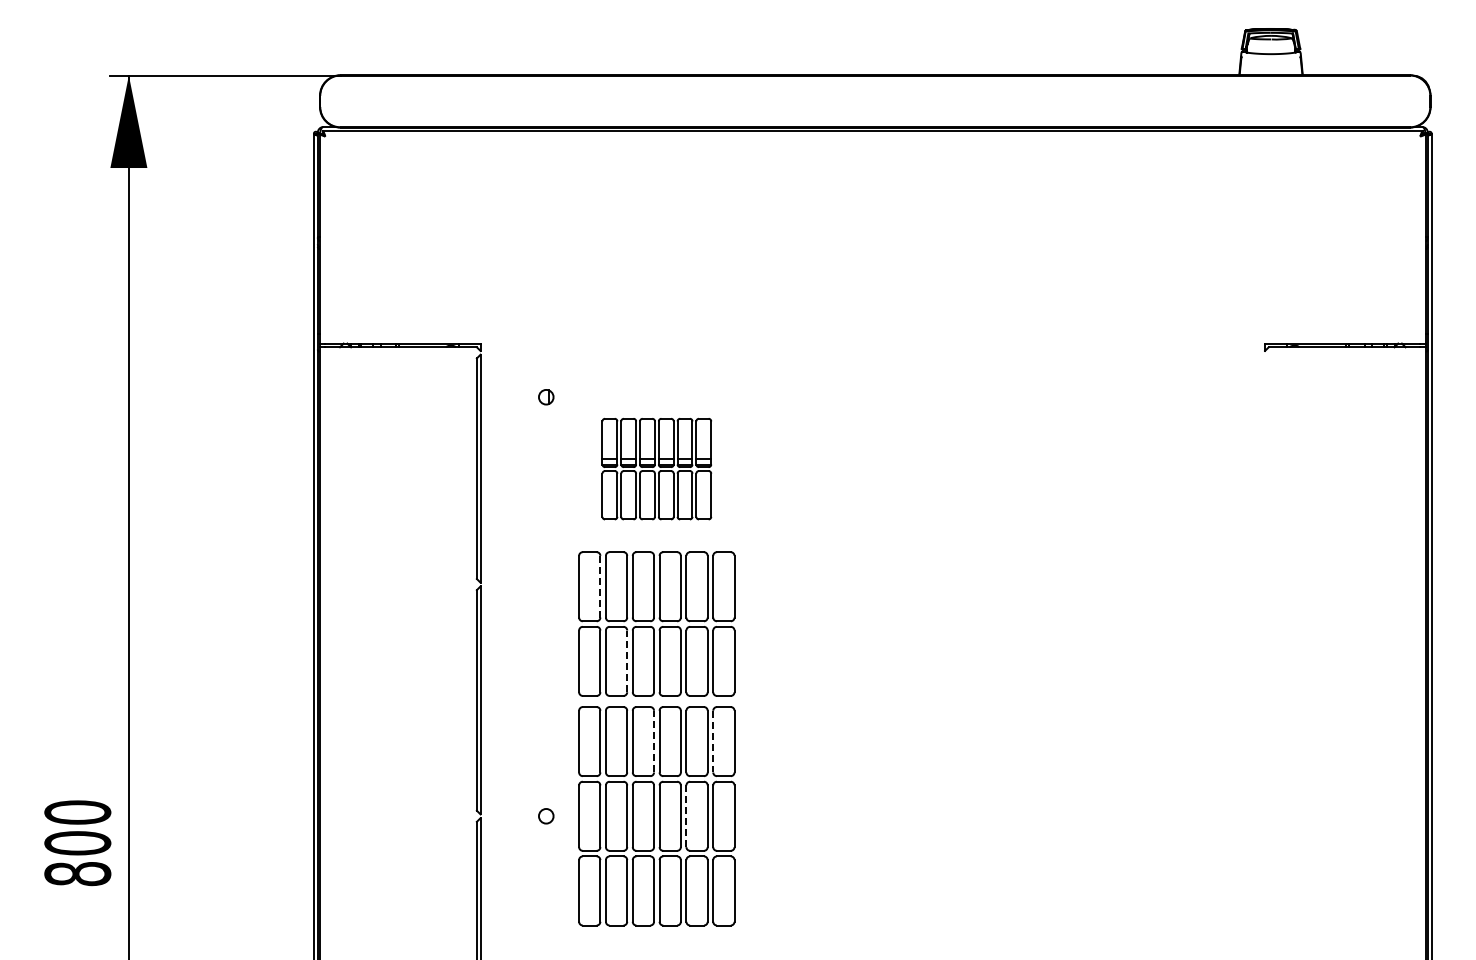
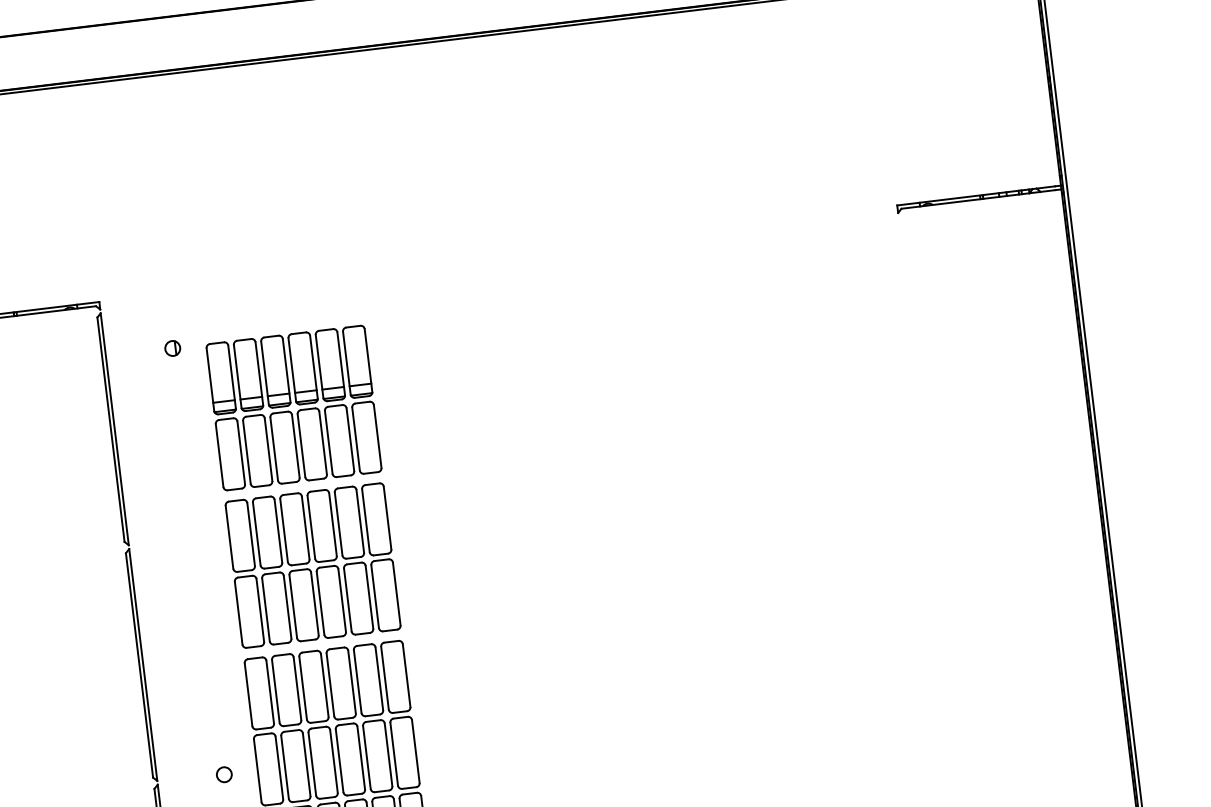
part: (656, 468) -> (293, 407), size x1.43
line: (600, 586) -> (251, 534), dashed -> solid
line: (627, 661) -> (287, 607), dashed -> solid
line: (654, 741) -> (325, 685), dashed -> solid
line: (713, 741) -> (385, 678), dashed -> solid
line: (686, 816) -> (367, 757), dashed -> solid

